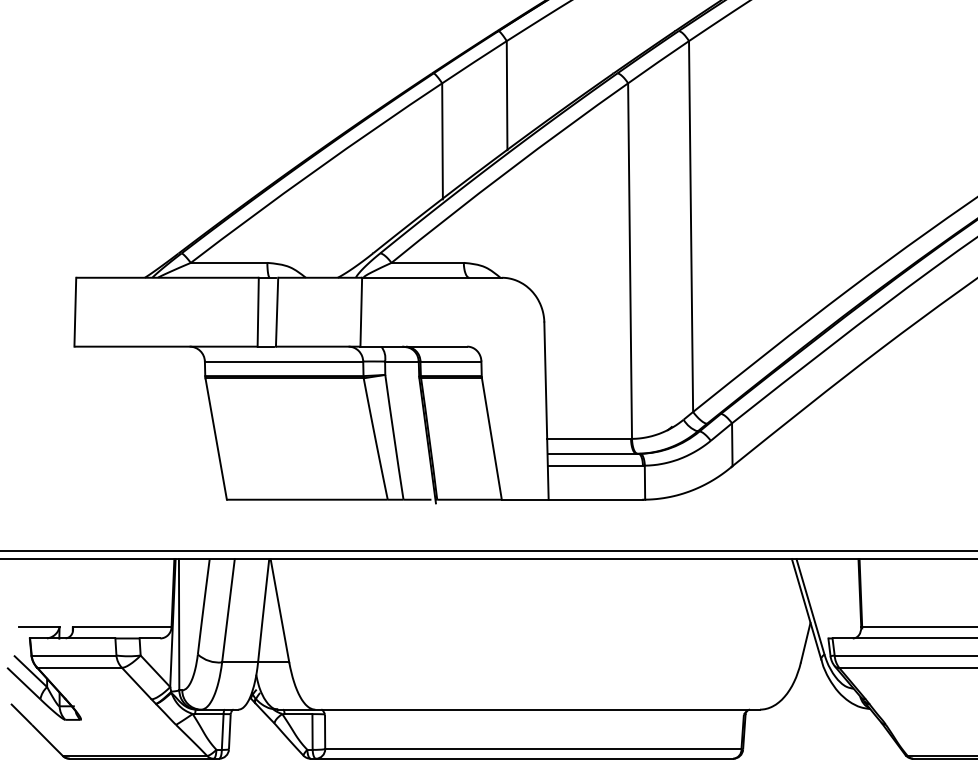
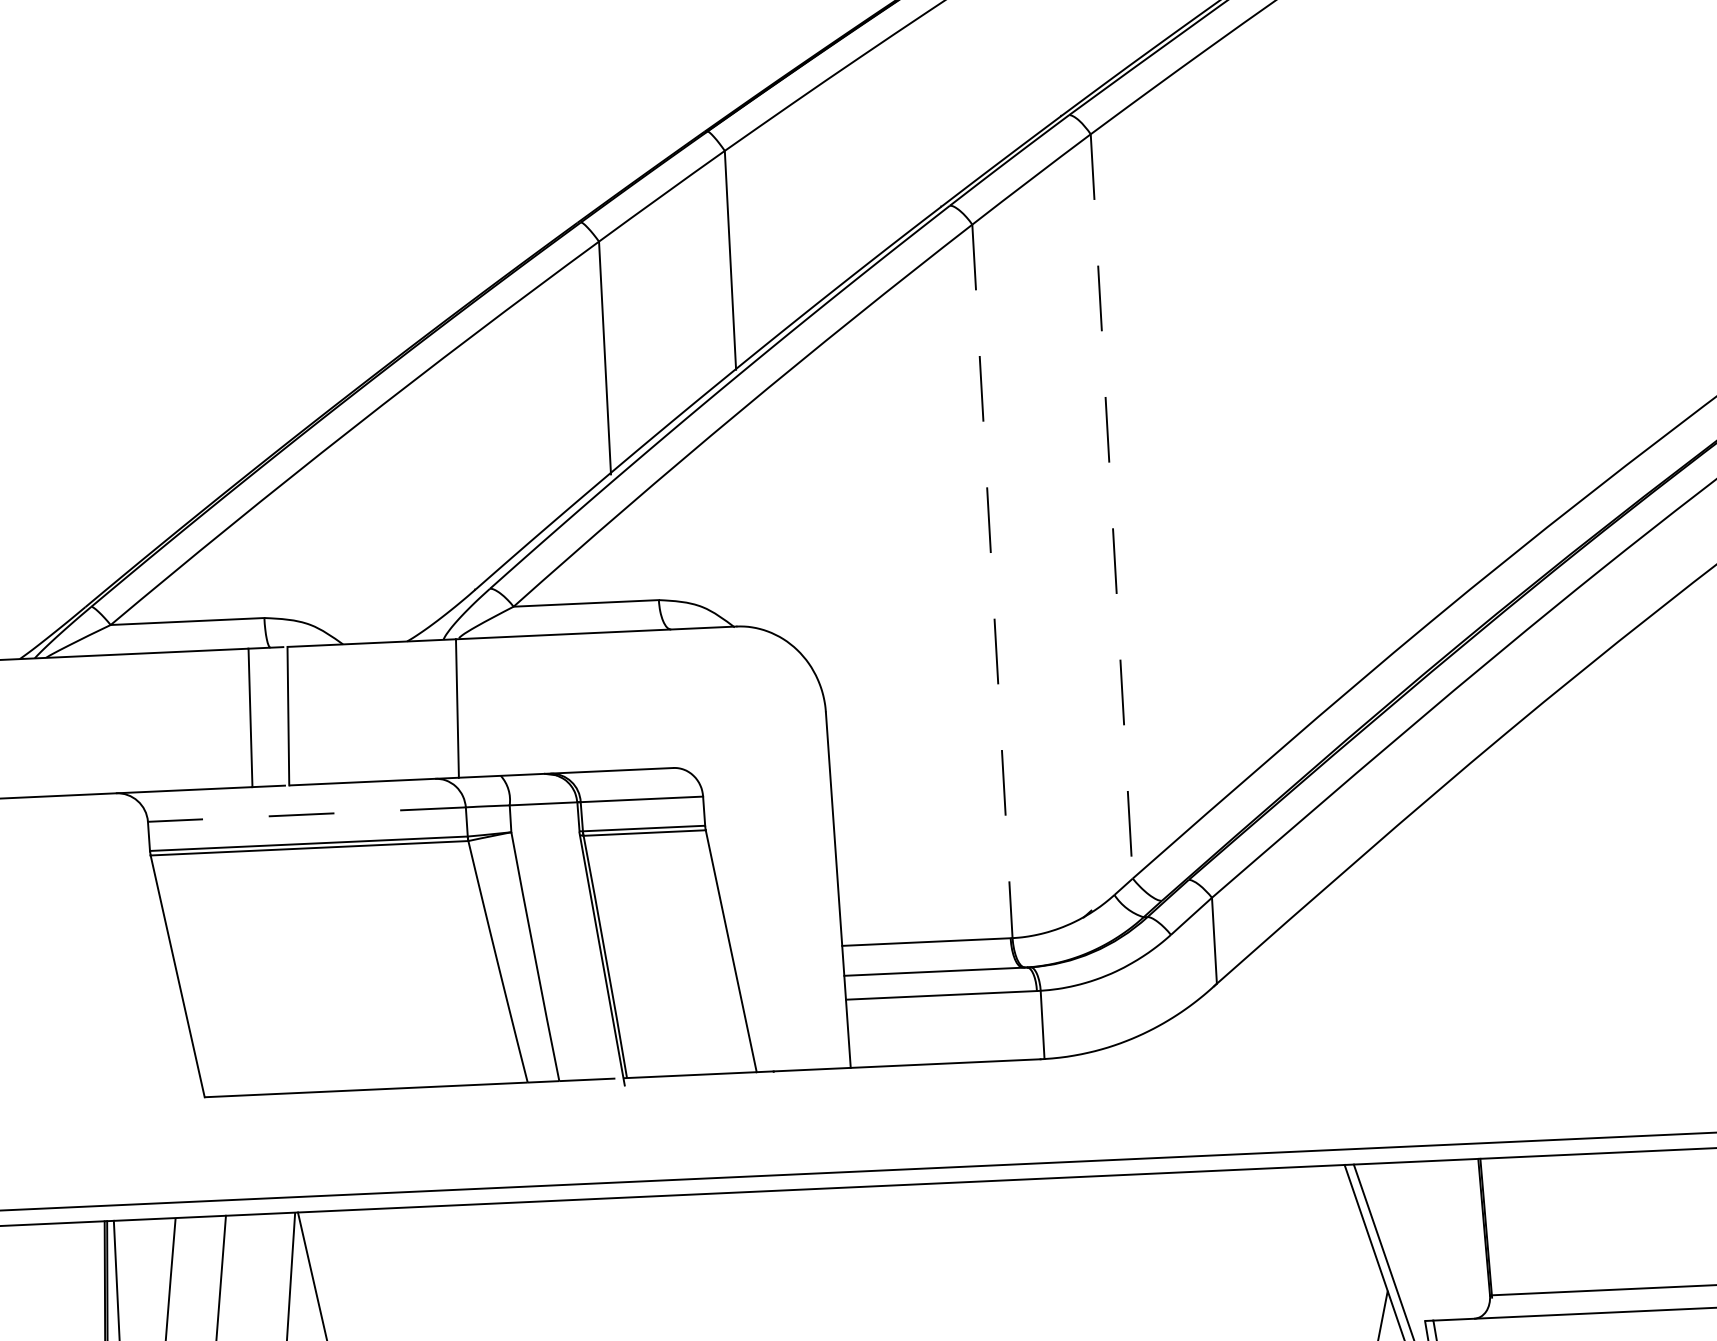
line: (691, 227) -> (1112, 508), solid -> dashed
line: (630, 261) -> (993, 582), solid -> dashed
line: (283, 361) -> (305, 814), solid -> dashed

